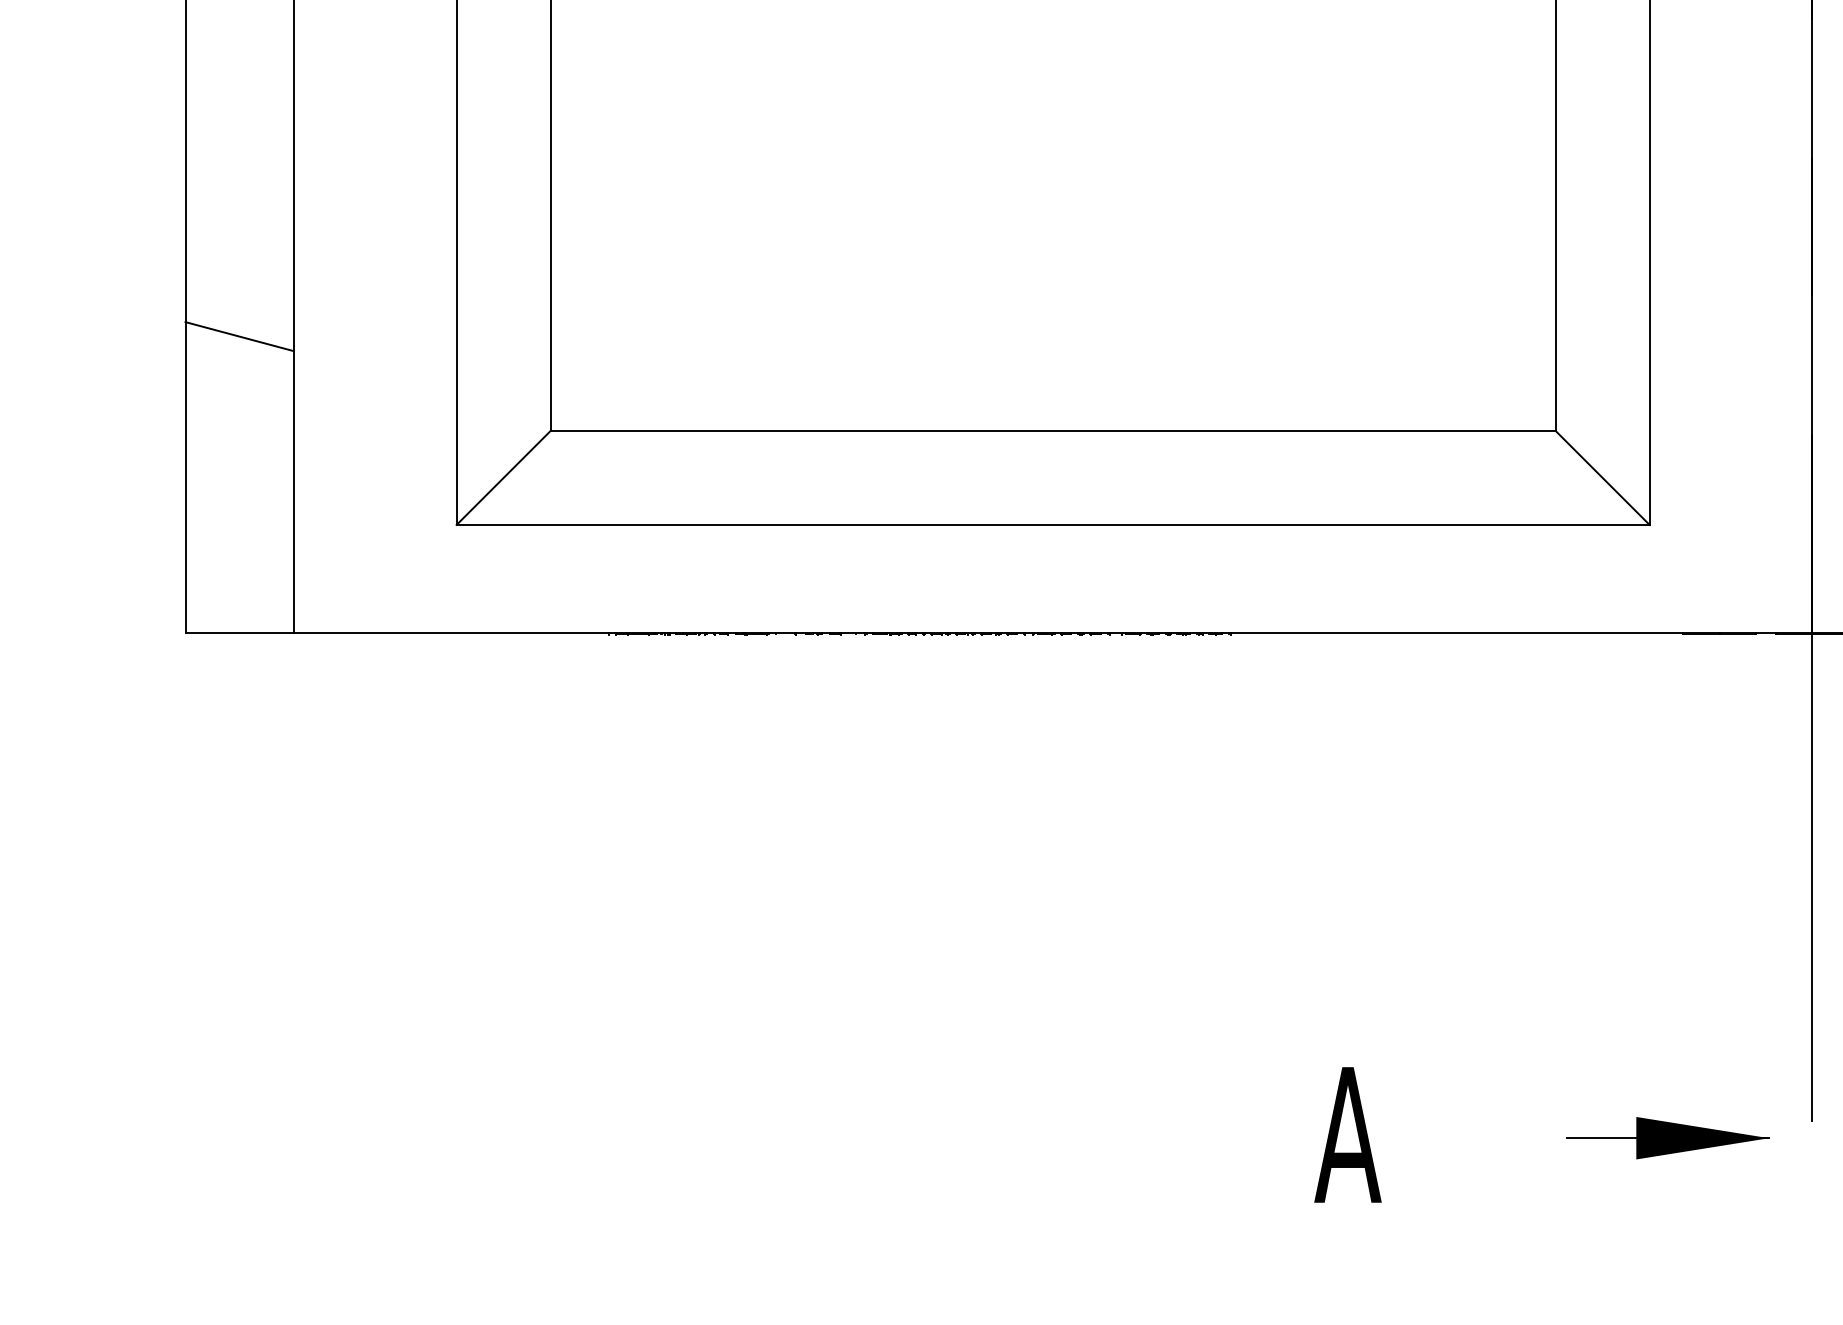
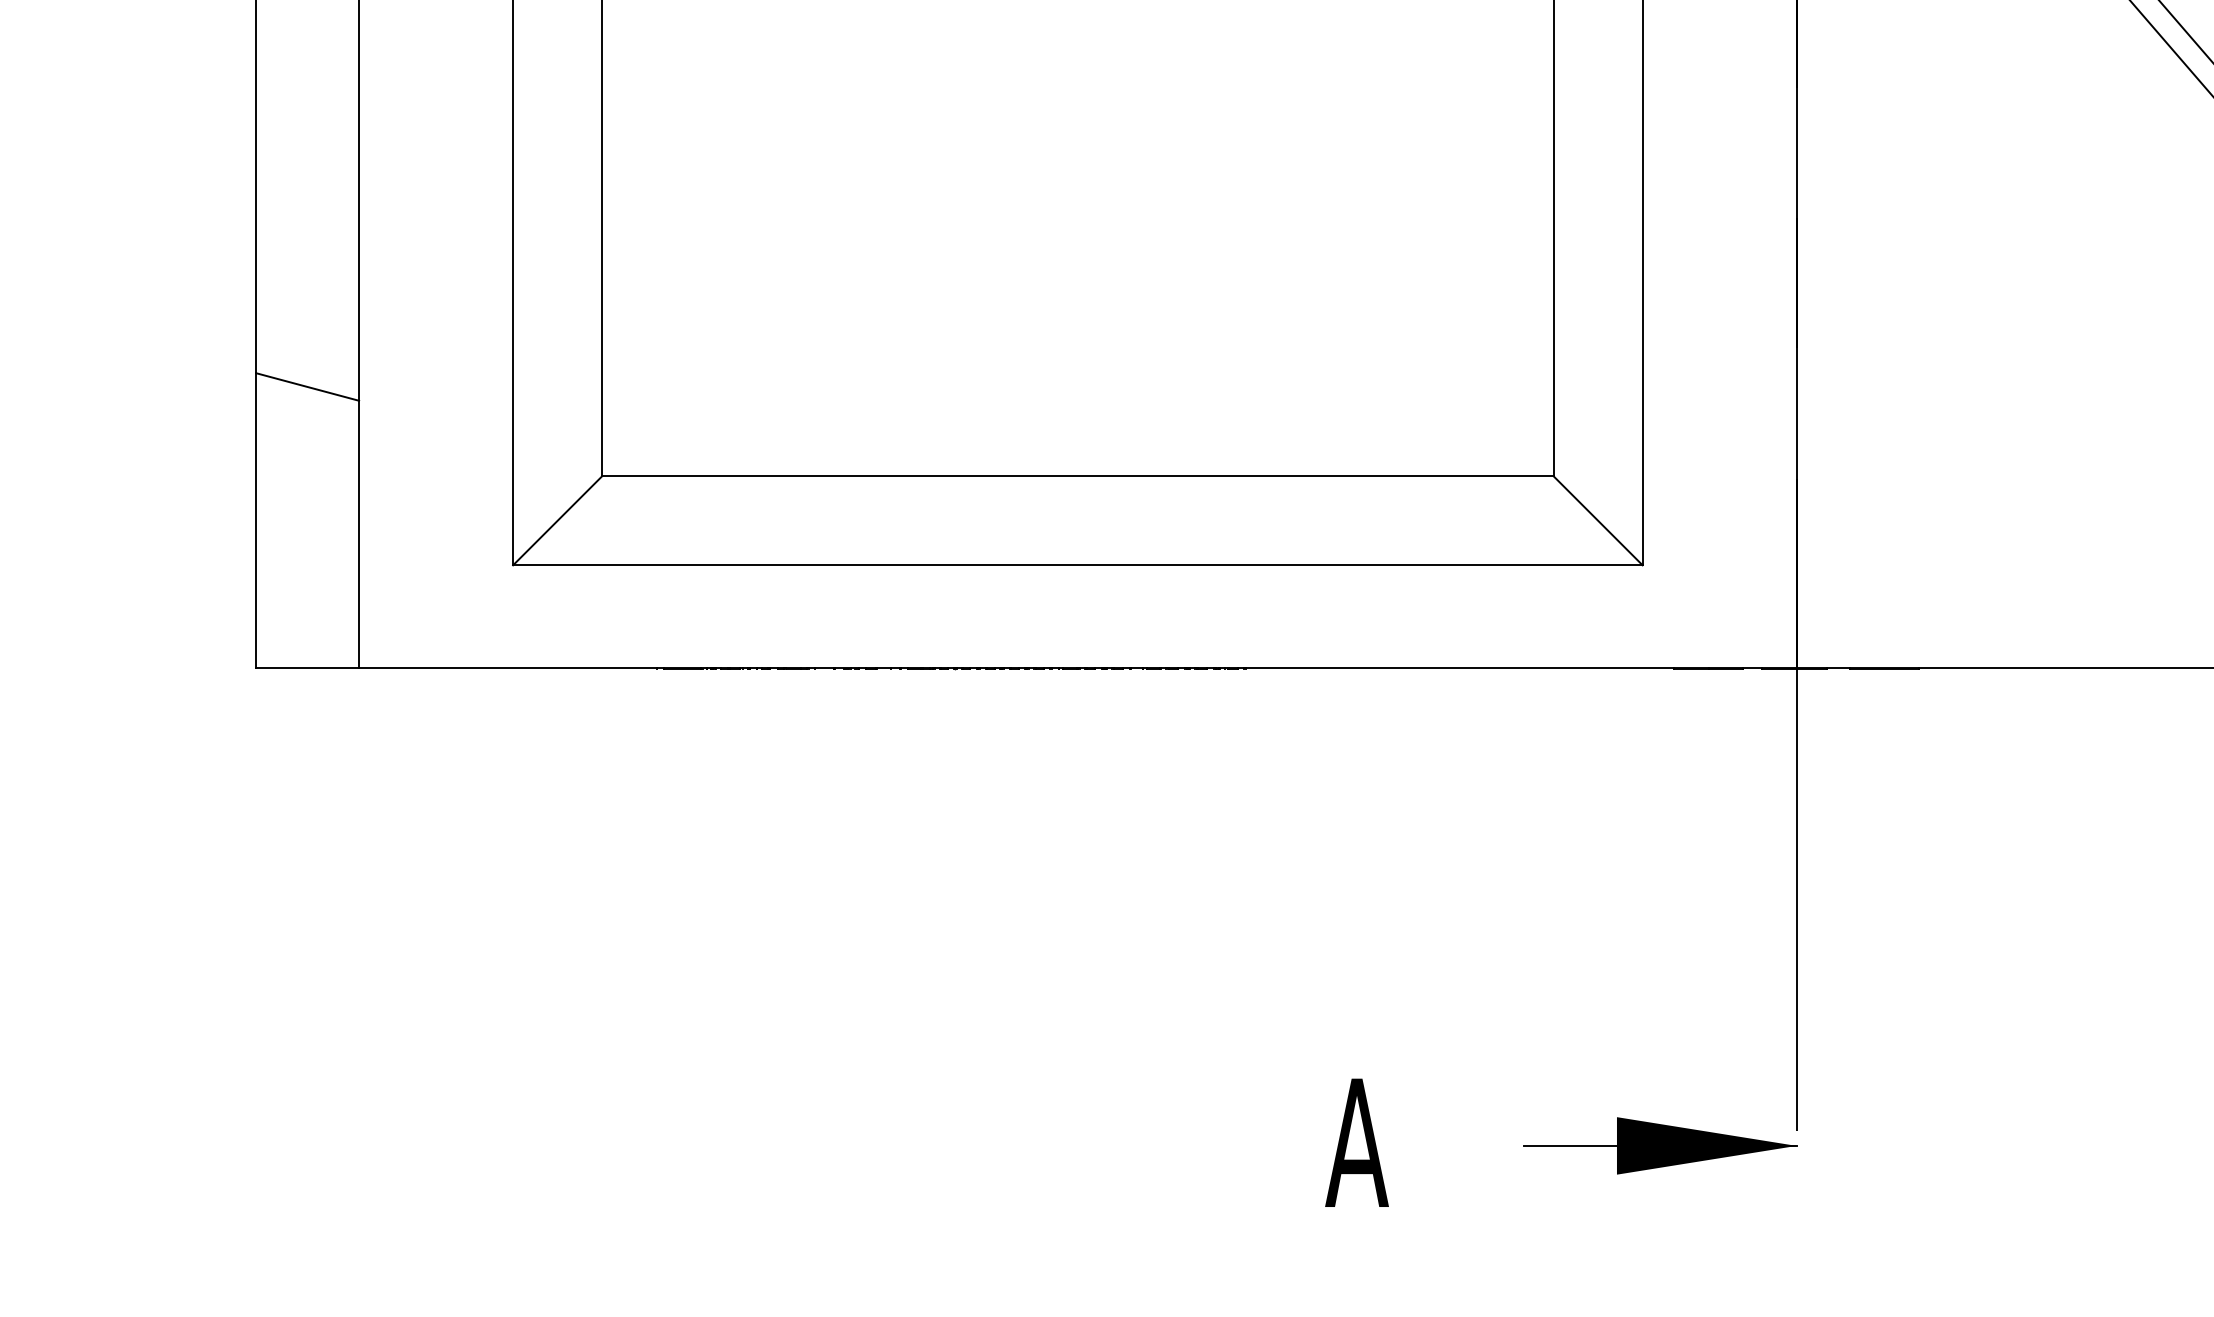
part: (1668, 1137) -> (1660, 1145), size x1.43

